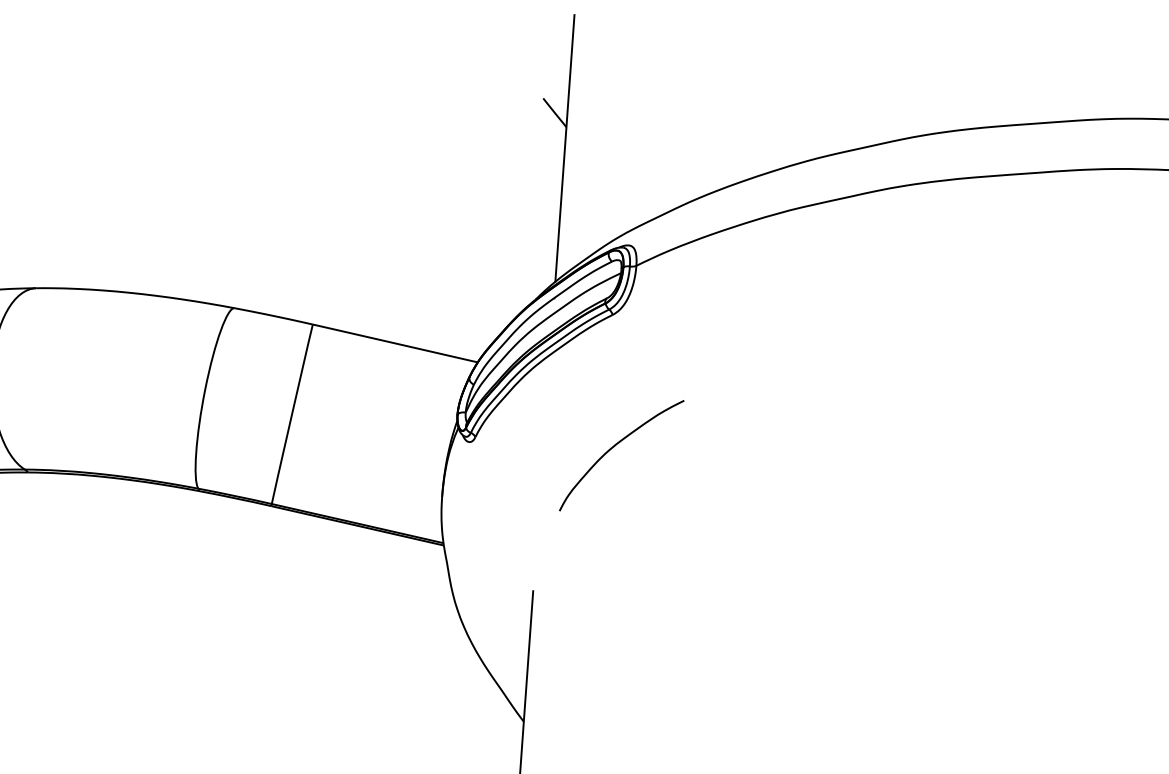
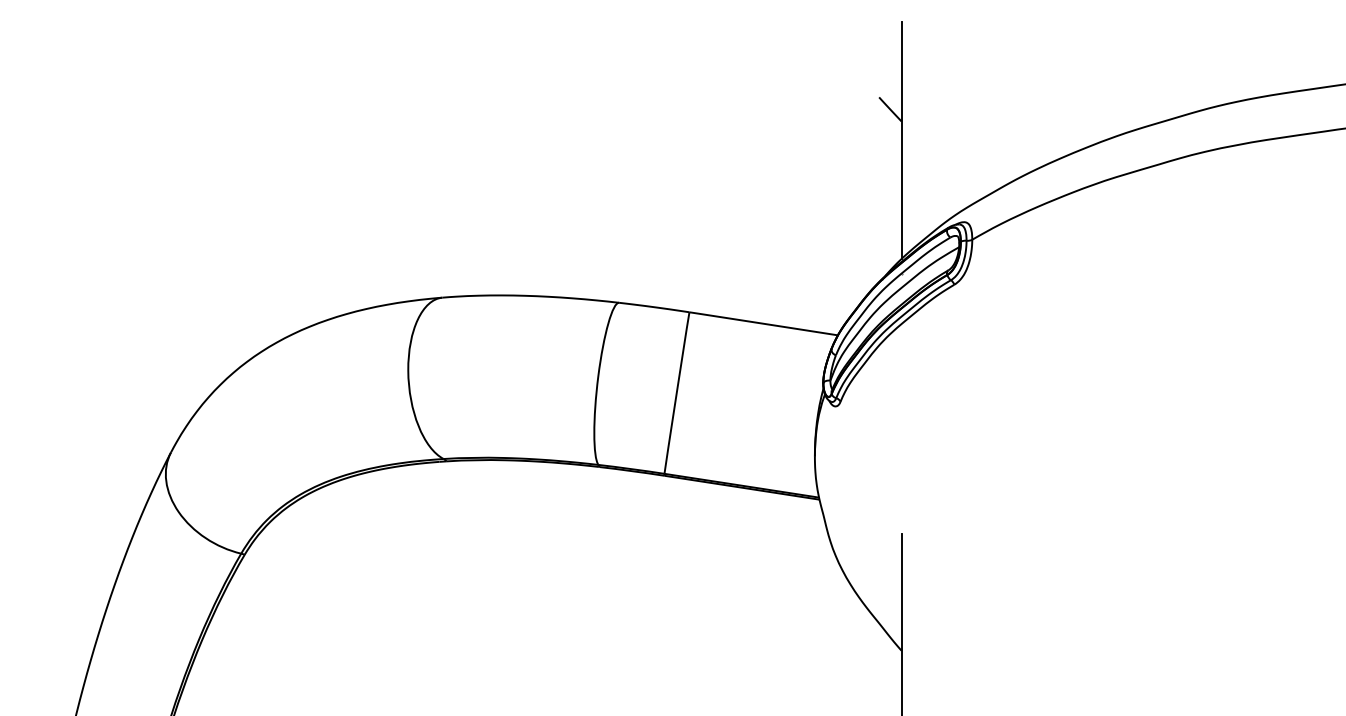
curve: (614, 446) -> (964, 401), removed

